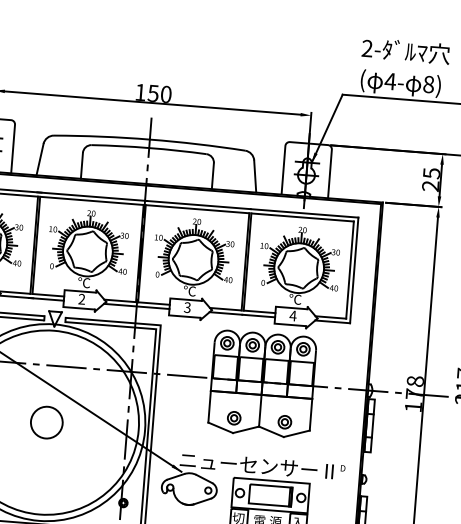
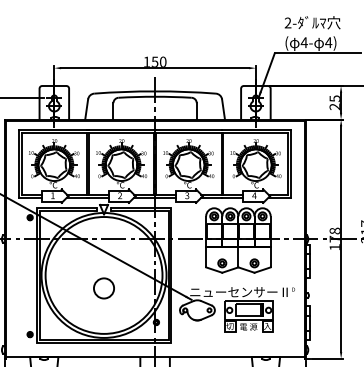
text: (428, 84) -> (328, 42), 8) -> 4)
circle: (45, 422) -> (103, 288), moved

